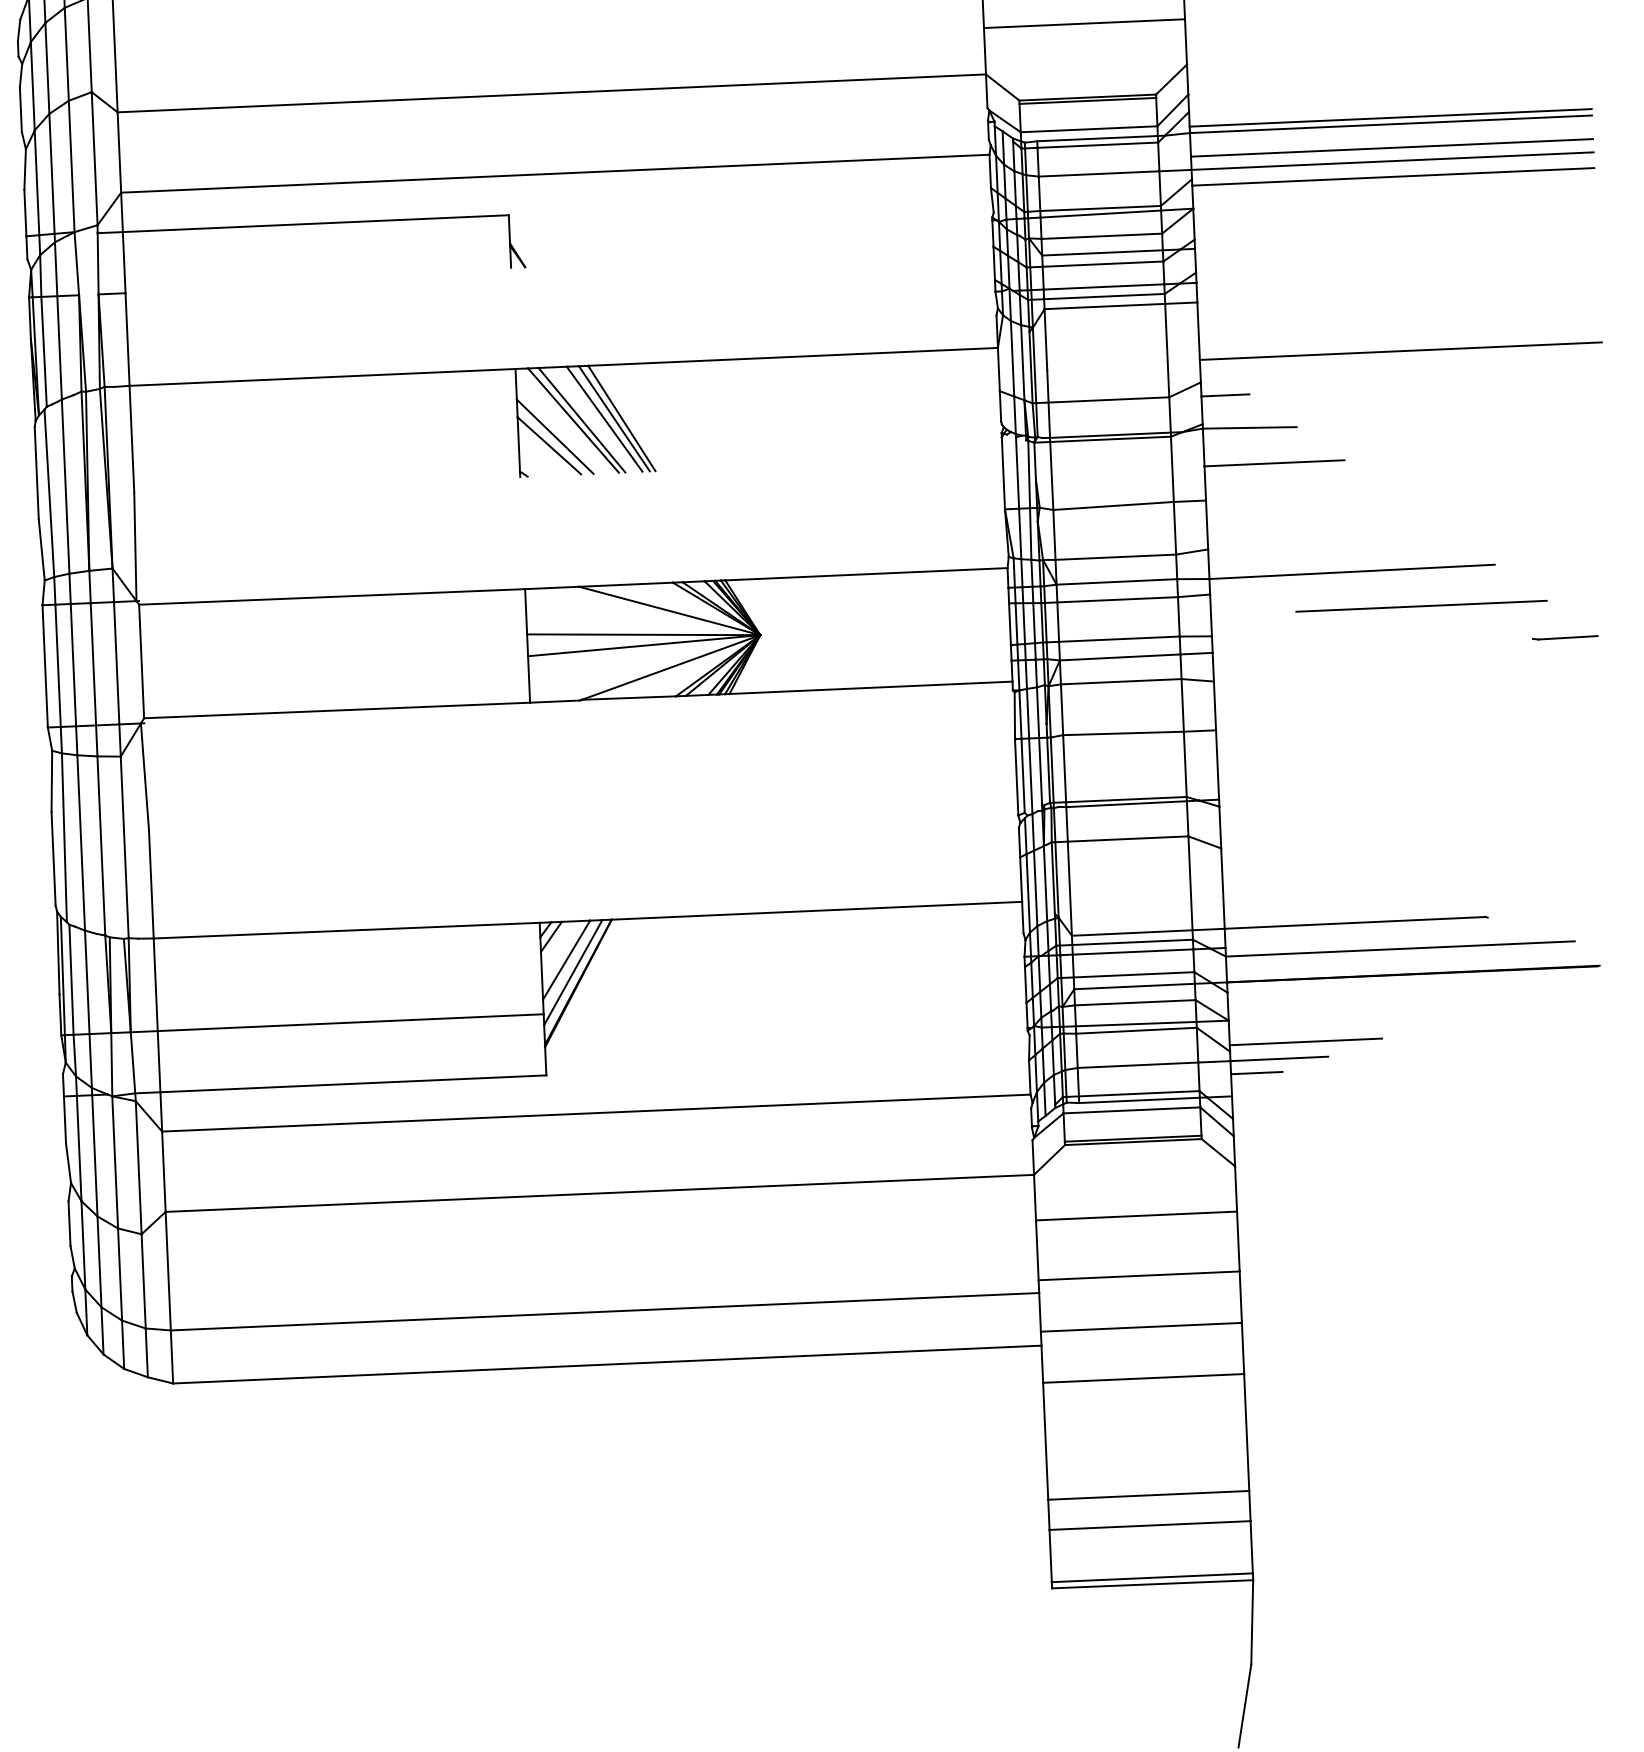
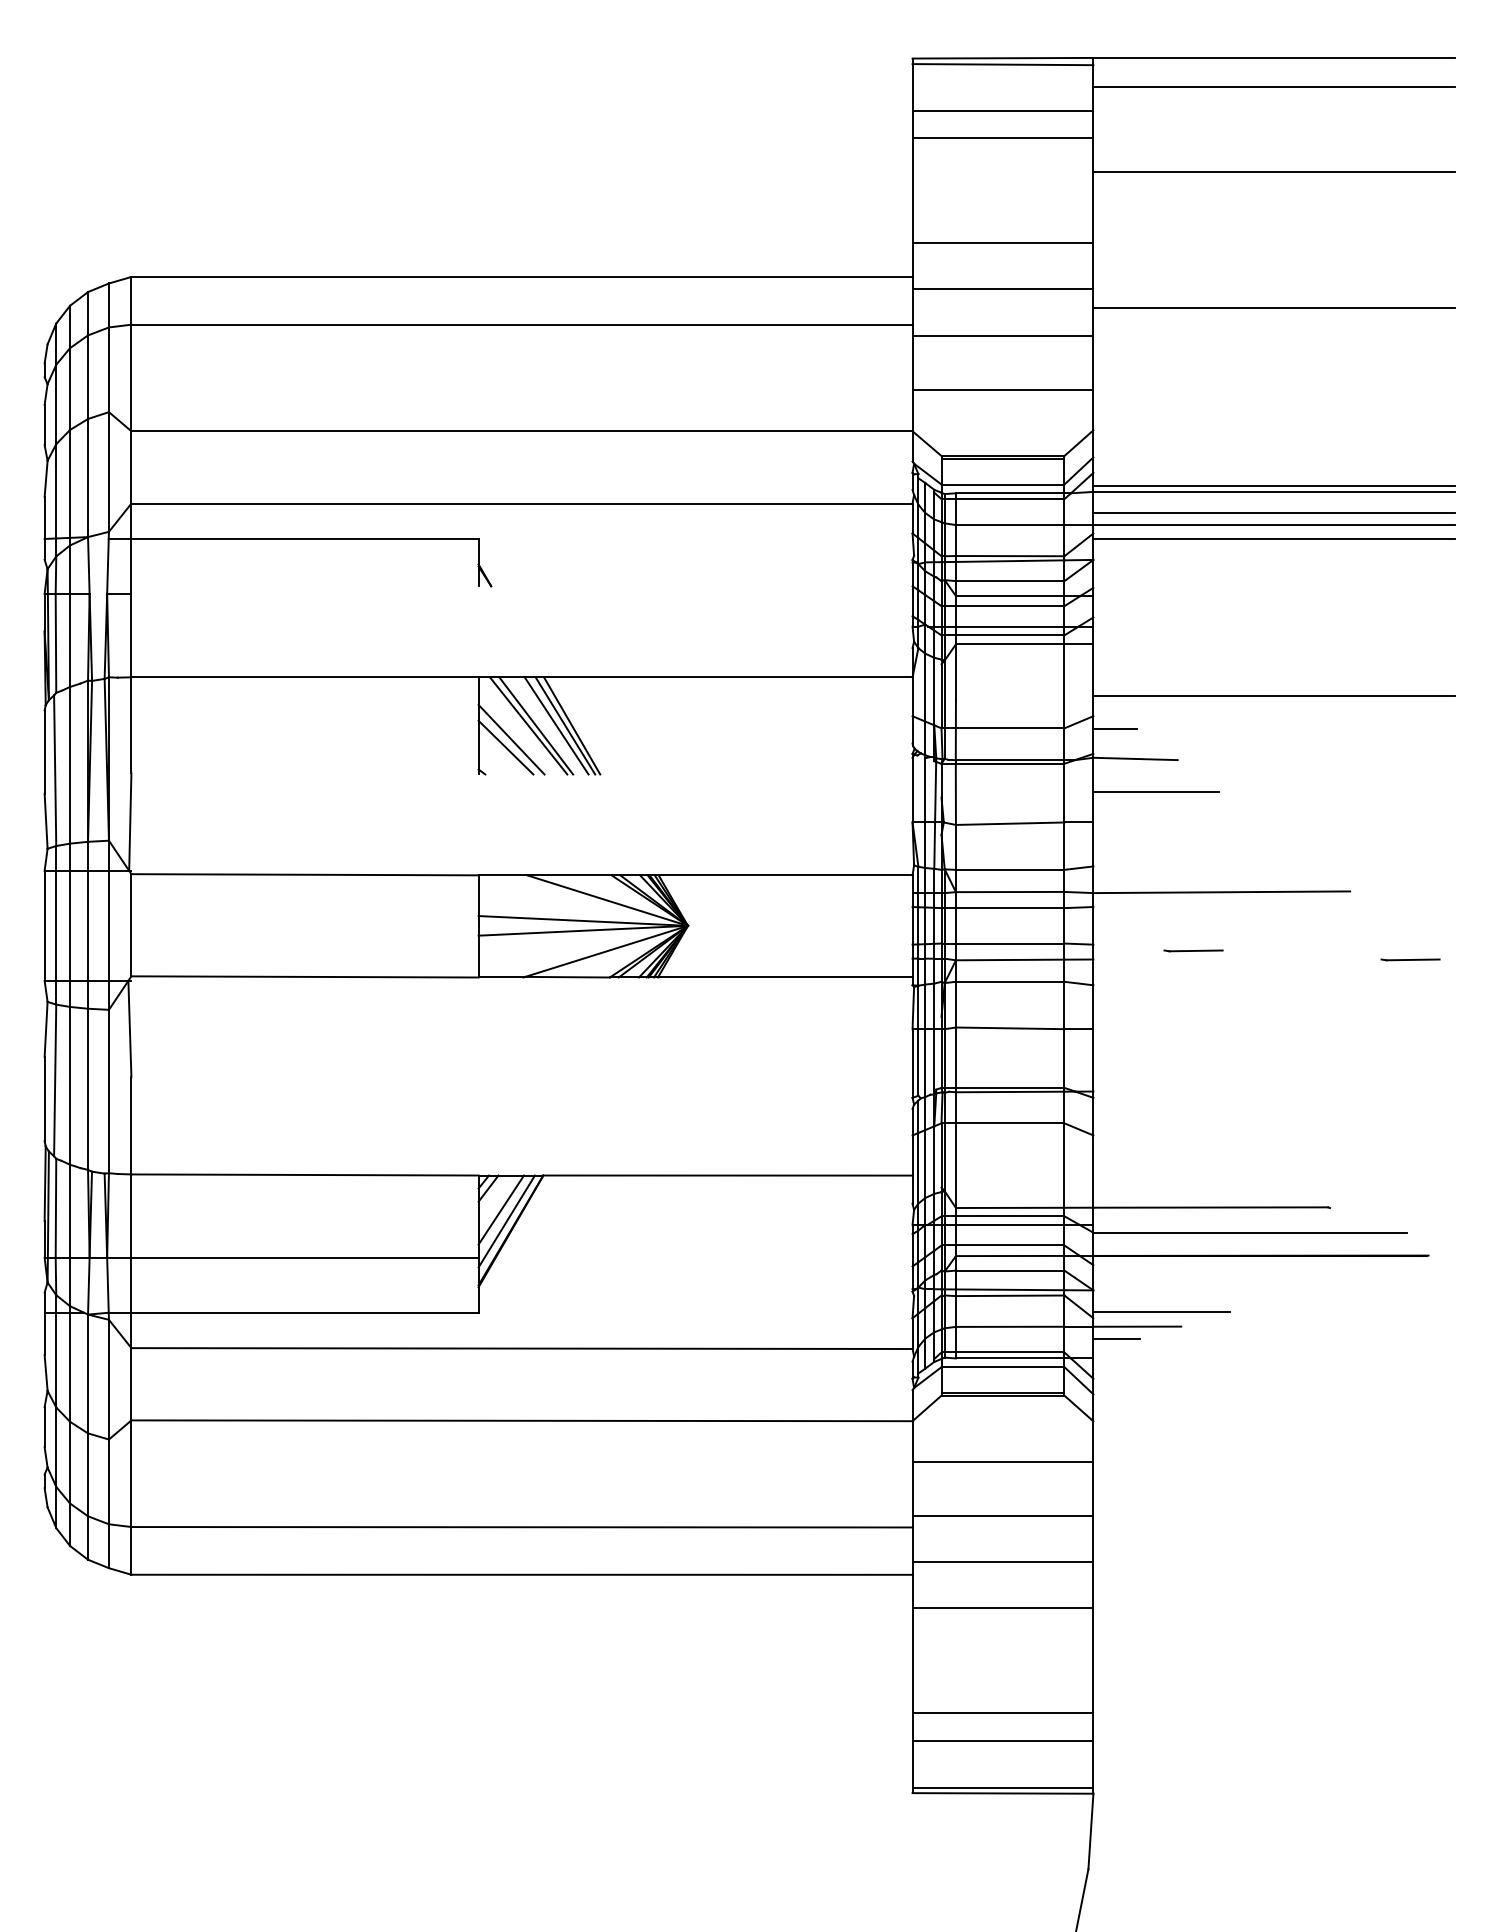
line: (1421, 605) -> (1282, 925), removed
line: (1323, 638) -> (1193, 950), added

